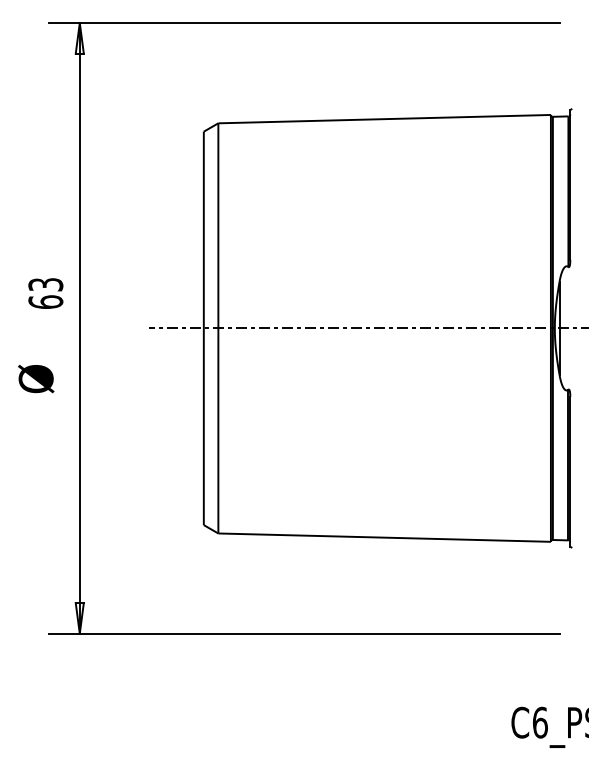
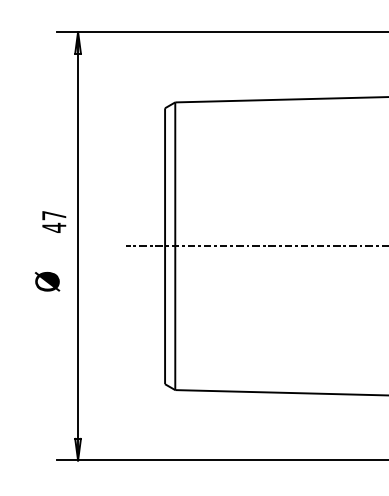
text: (45, 293) -> (54, 221), 63 -> 47

